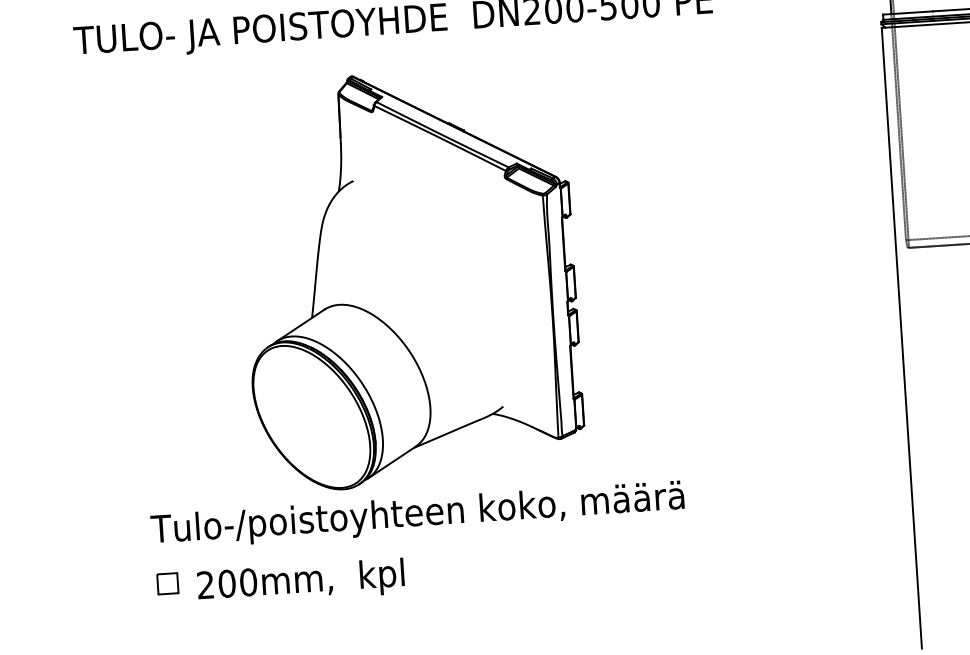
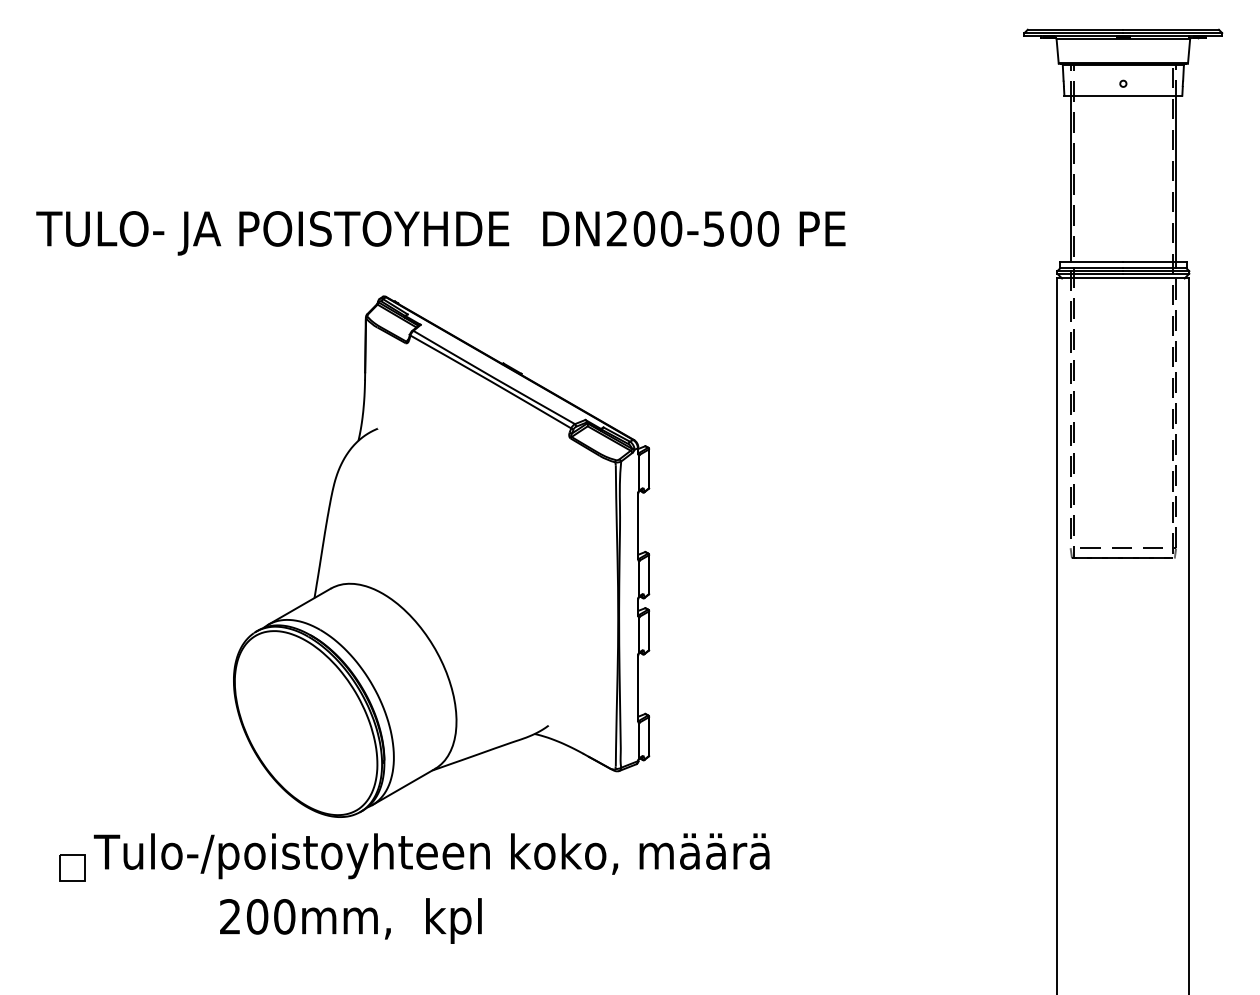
text: (300, 581) -> (350, 920), moved
part: (167, 583) -> (72, 867), moved

